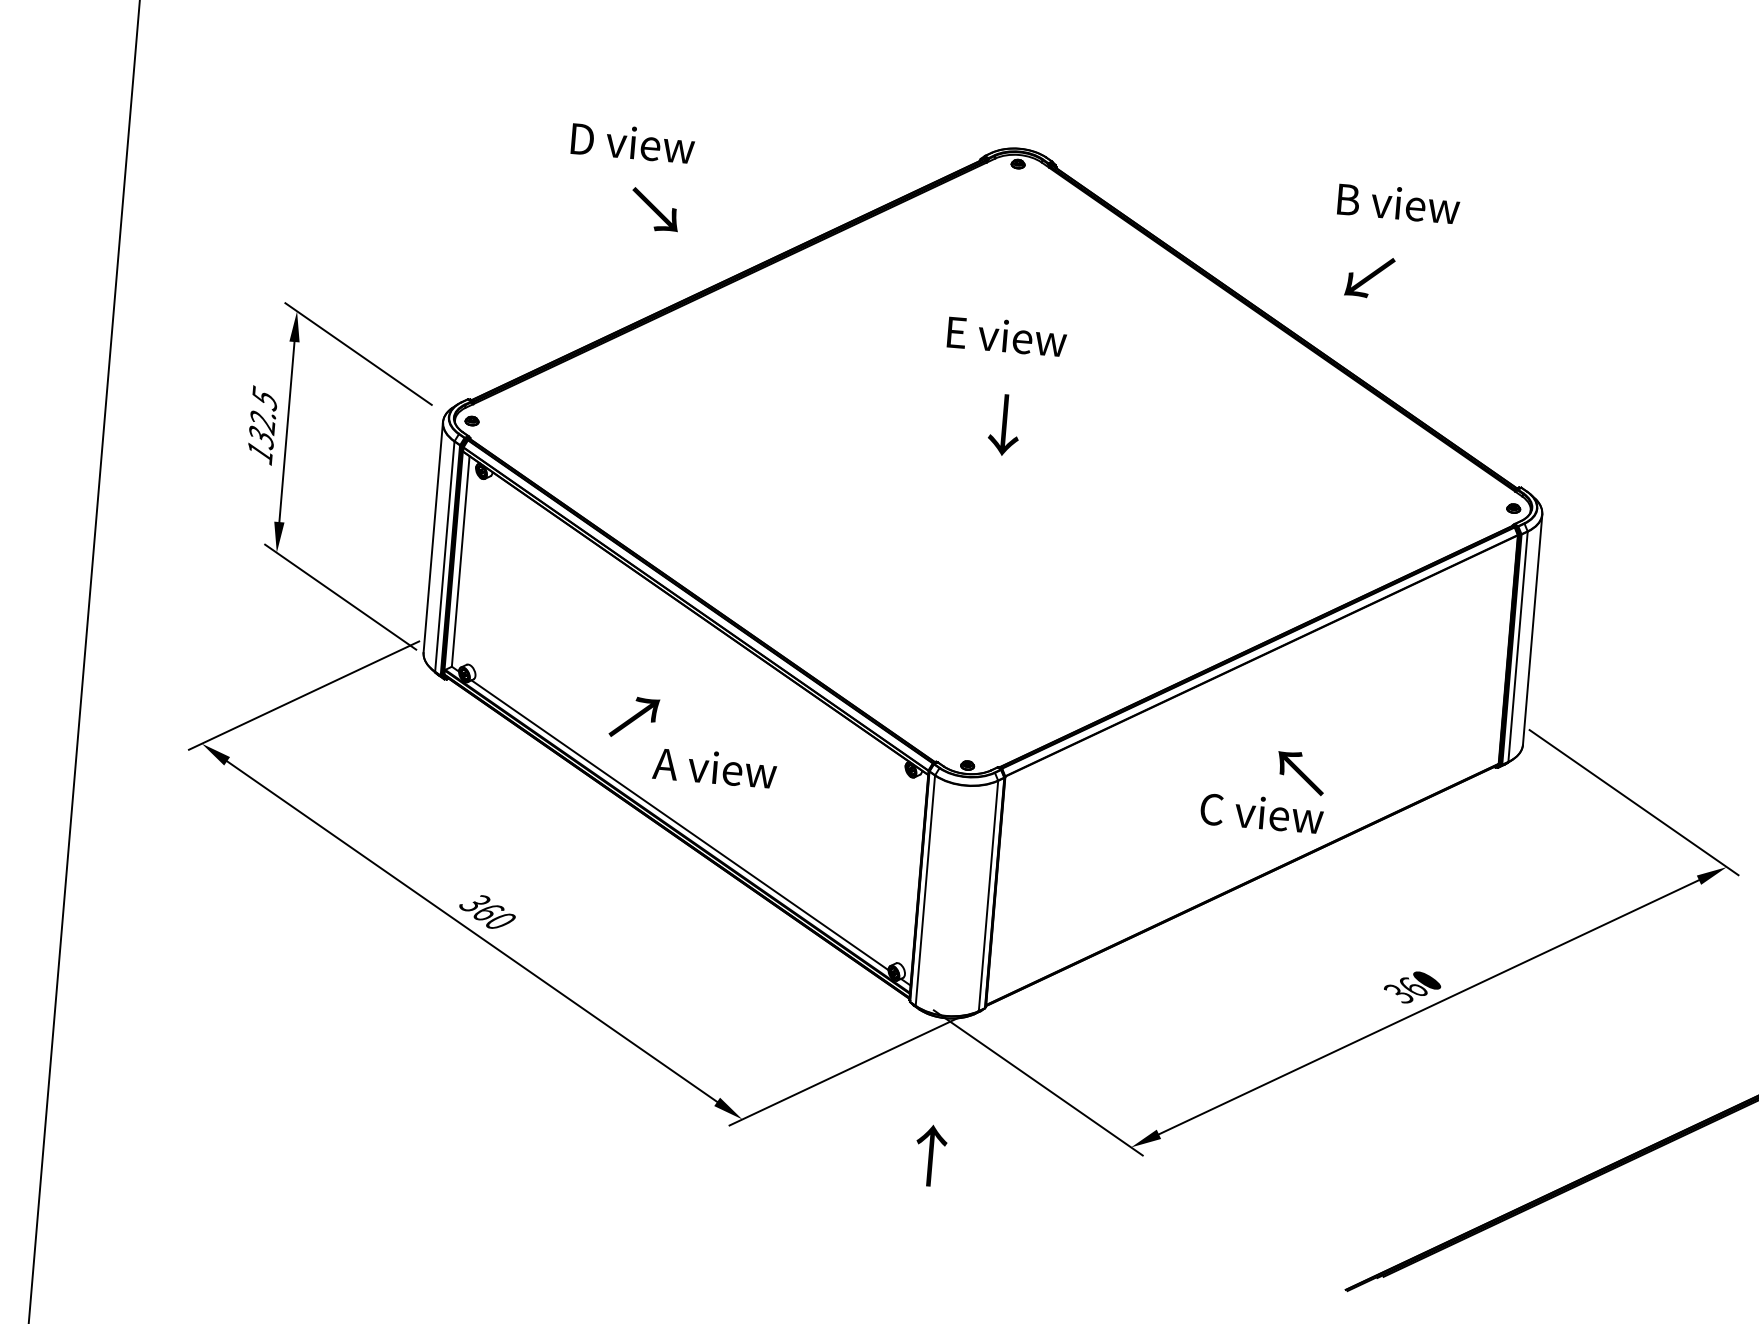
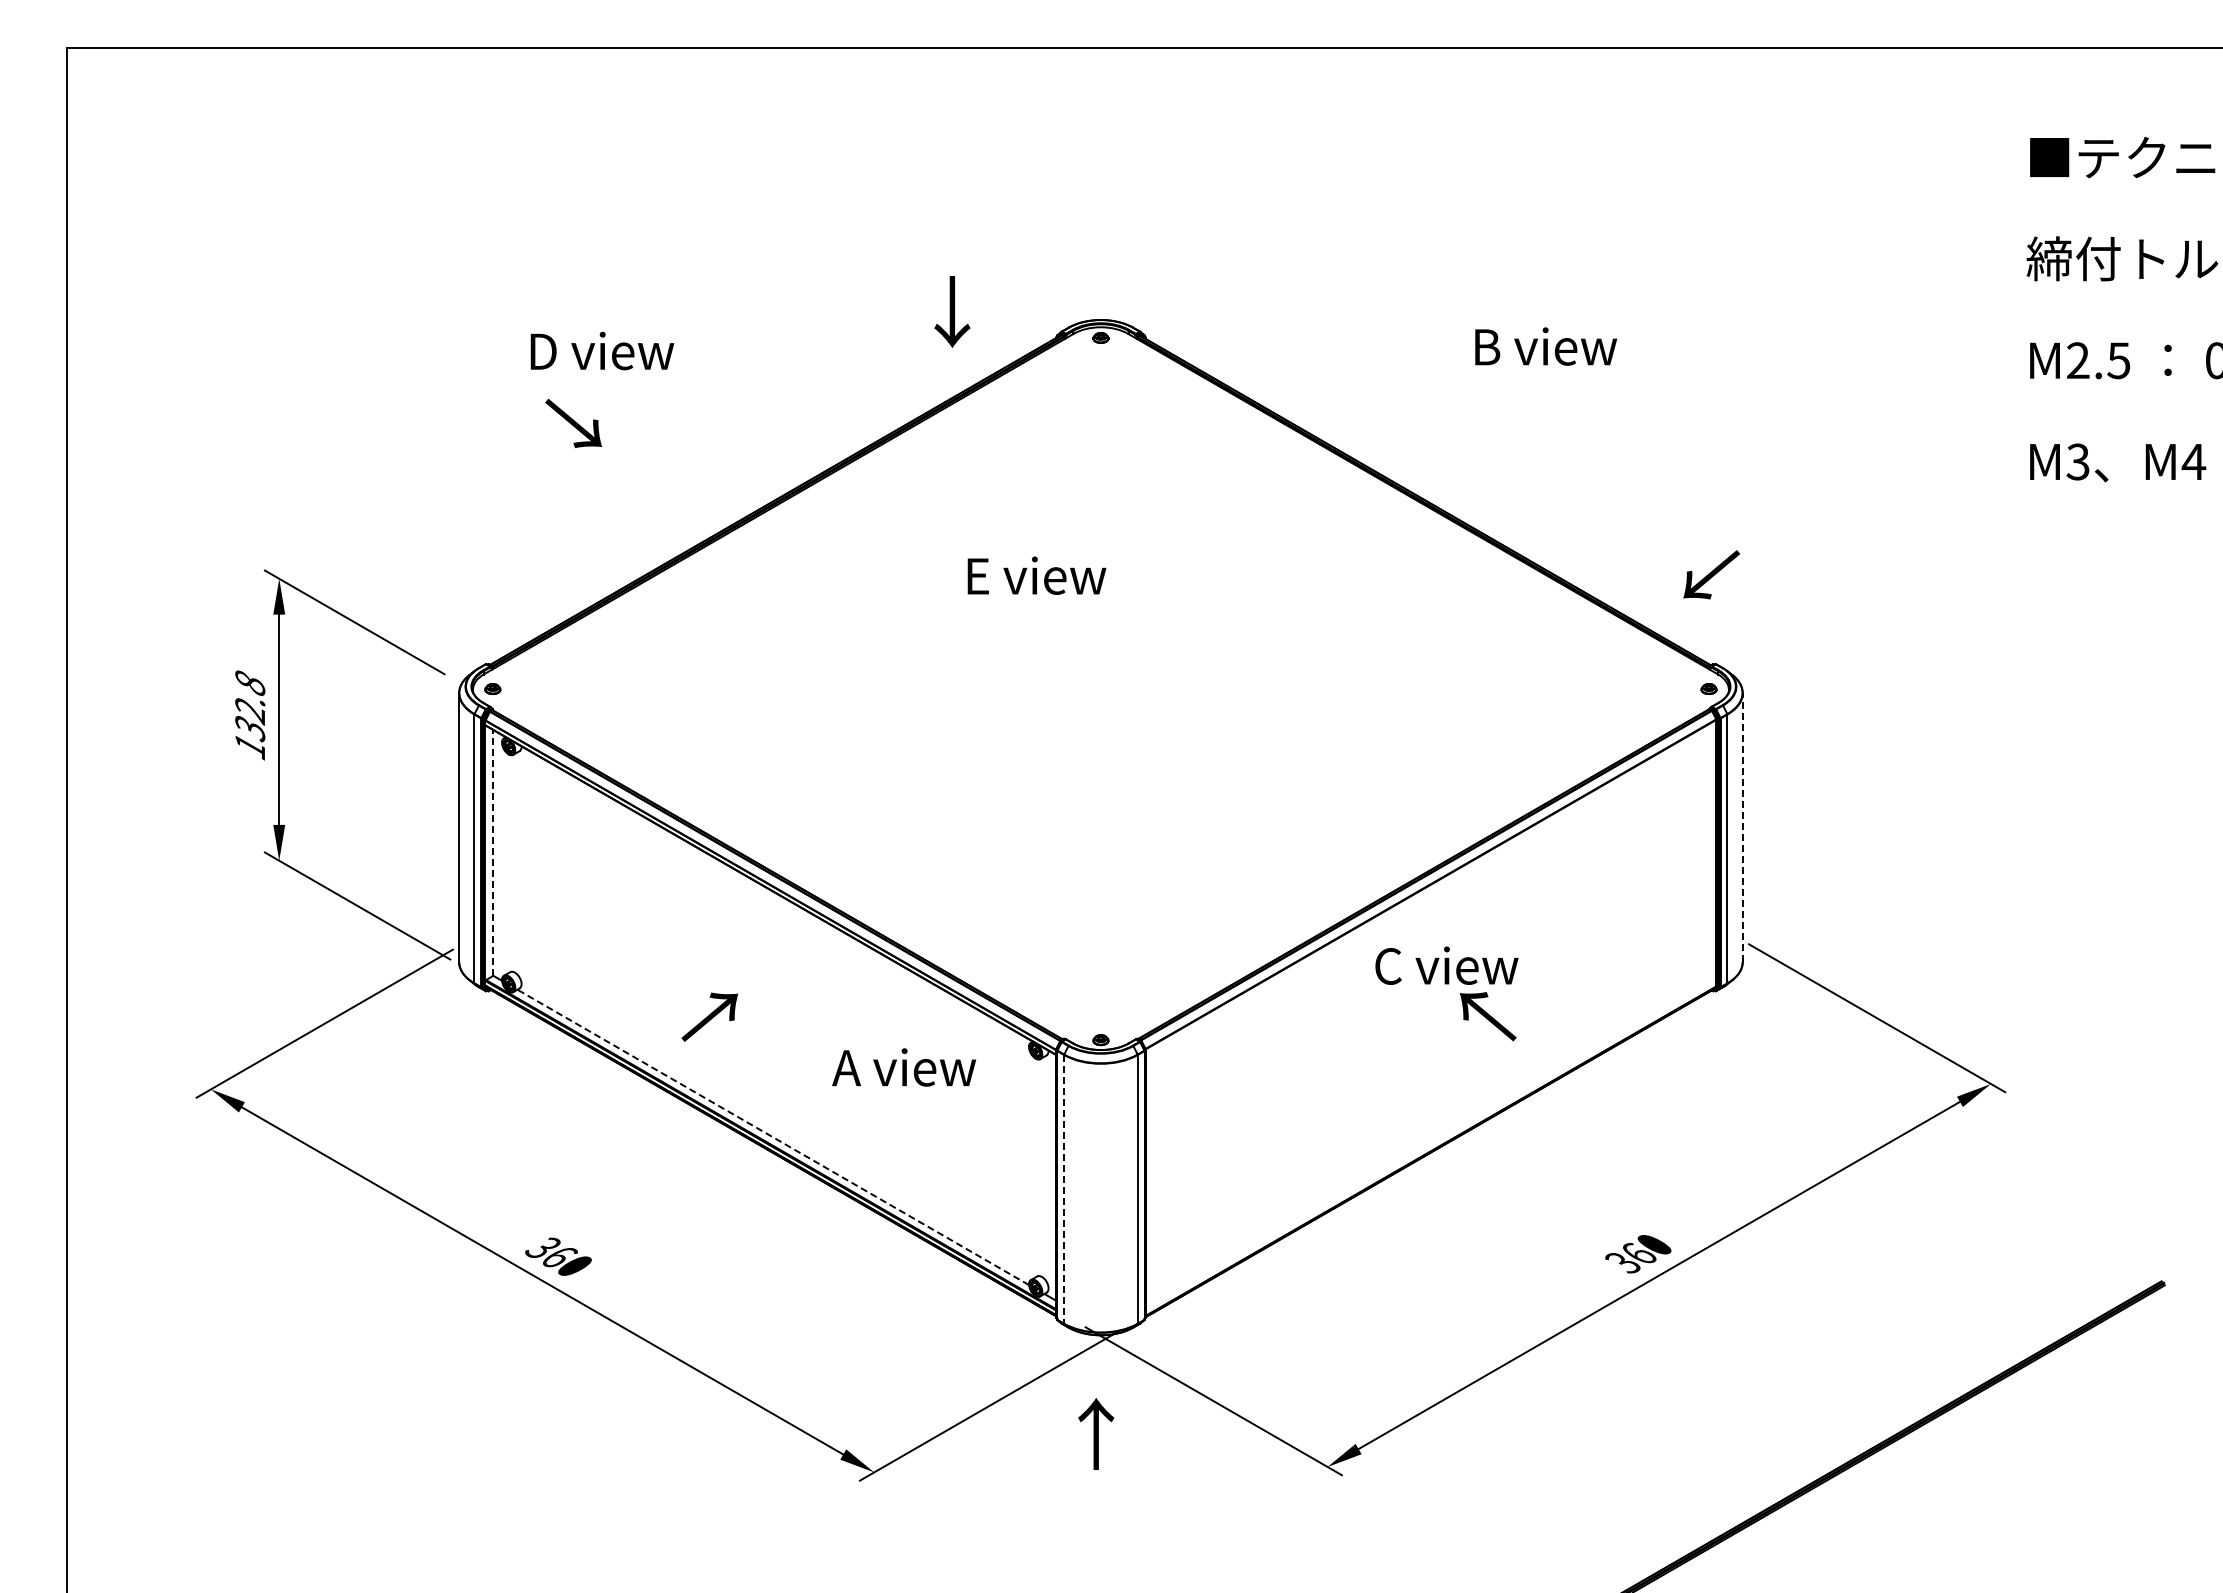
text: (633, 142) -> (602, 350), moved
text: (655, 209) -> (573, 422), moved
text: (1369, 276) -> (1711, 574), moved
text: (1006, 336) -> (1036, 575), moved
text: (265, 398) -> (250, 682), 132.5 -> 132.8
text: (1004, 424) -> (952, 311), moved
line: (460, 561) -> (493, 852), solid -> dashed
line: (1532, 629) -> (1742, 827), solid -> dashed
text: (714, 767) -> (903, 1067), moved
text: (1261, 812) -> (1446, 965), moved
line: (679, 825) -> (772, 1137), solid -> dashed
line: (925, 890) -> (1064, 1189), solid -> dashed
text: (931, 1155) -> (1096, 1433), moved

